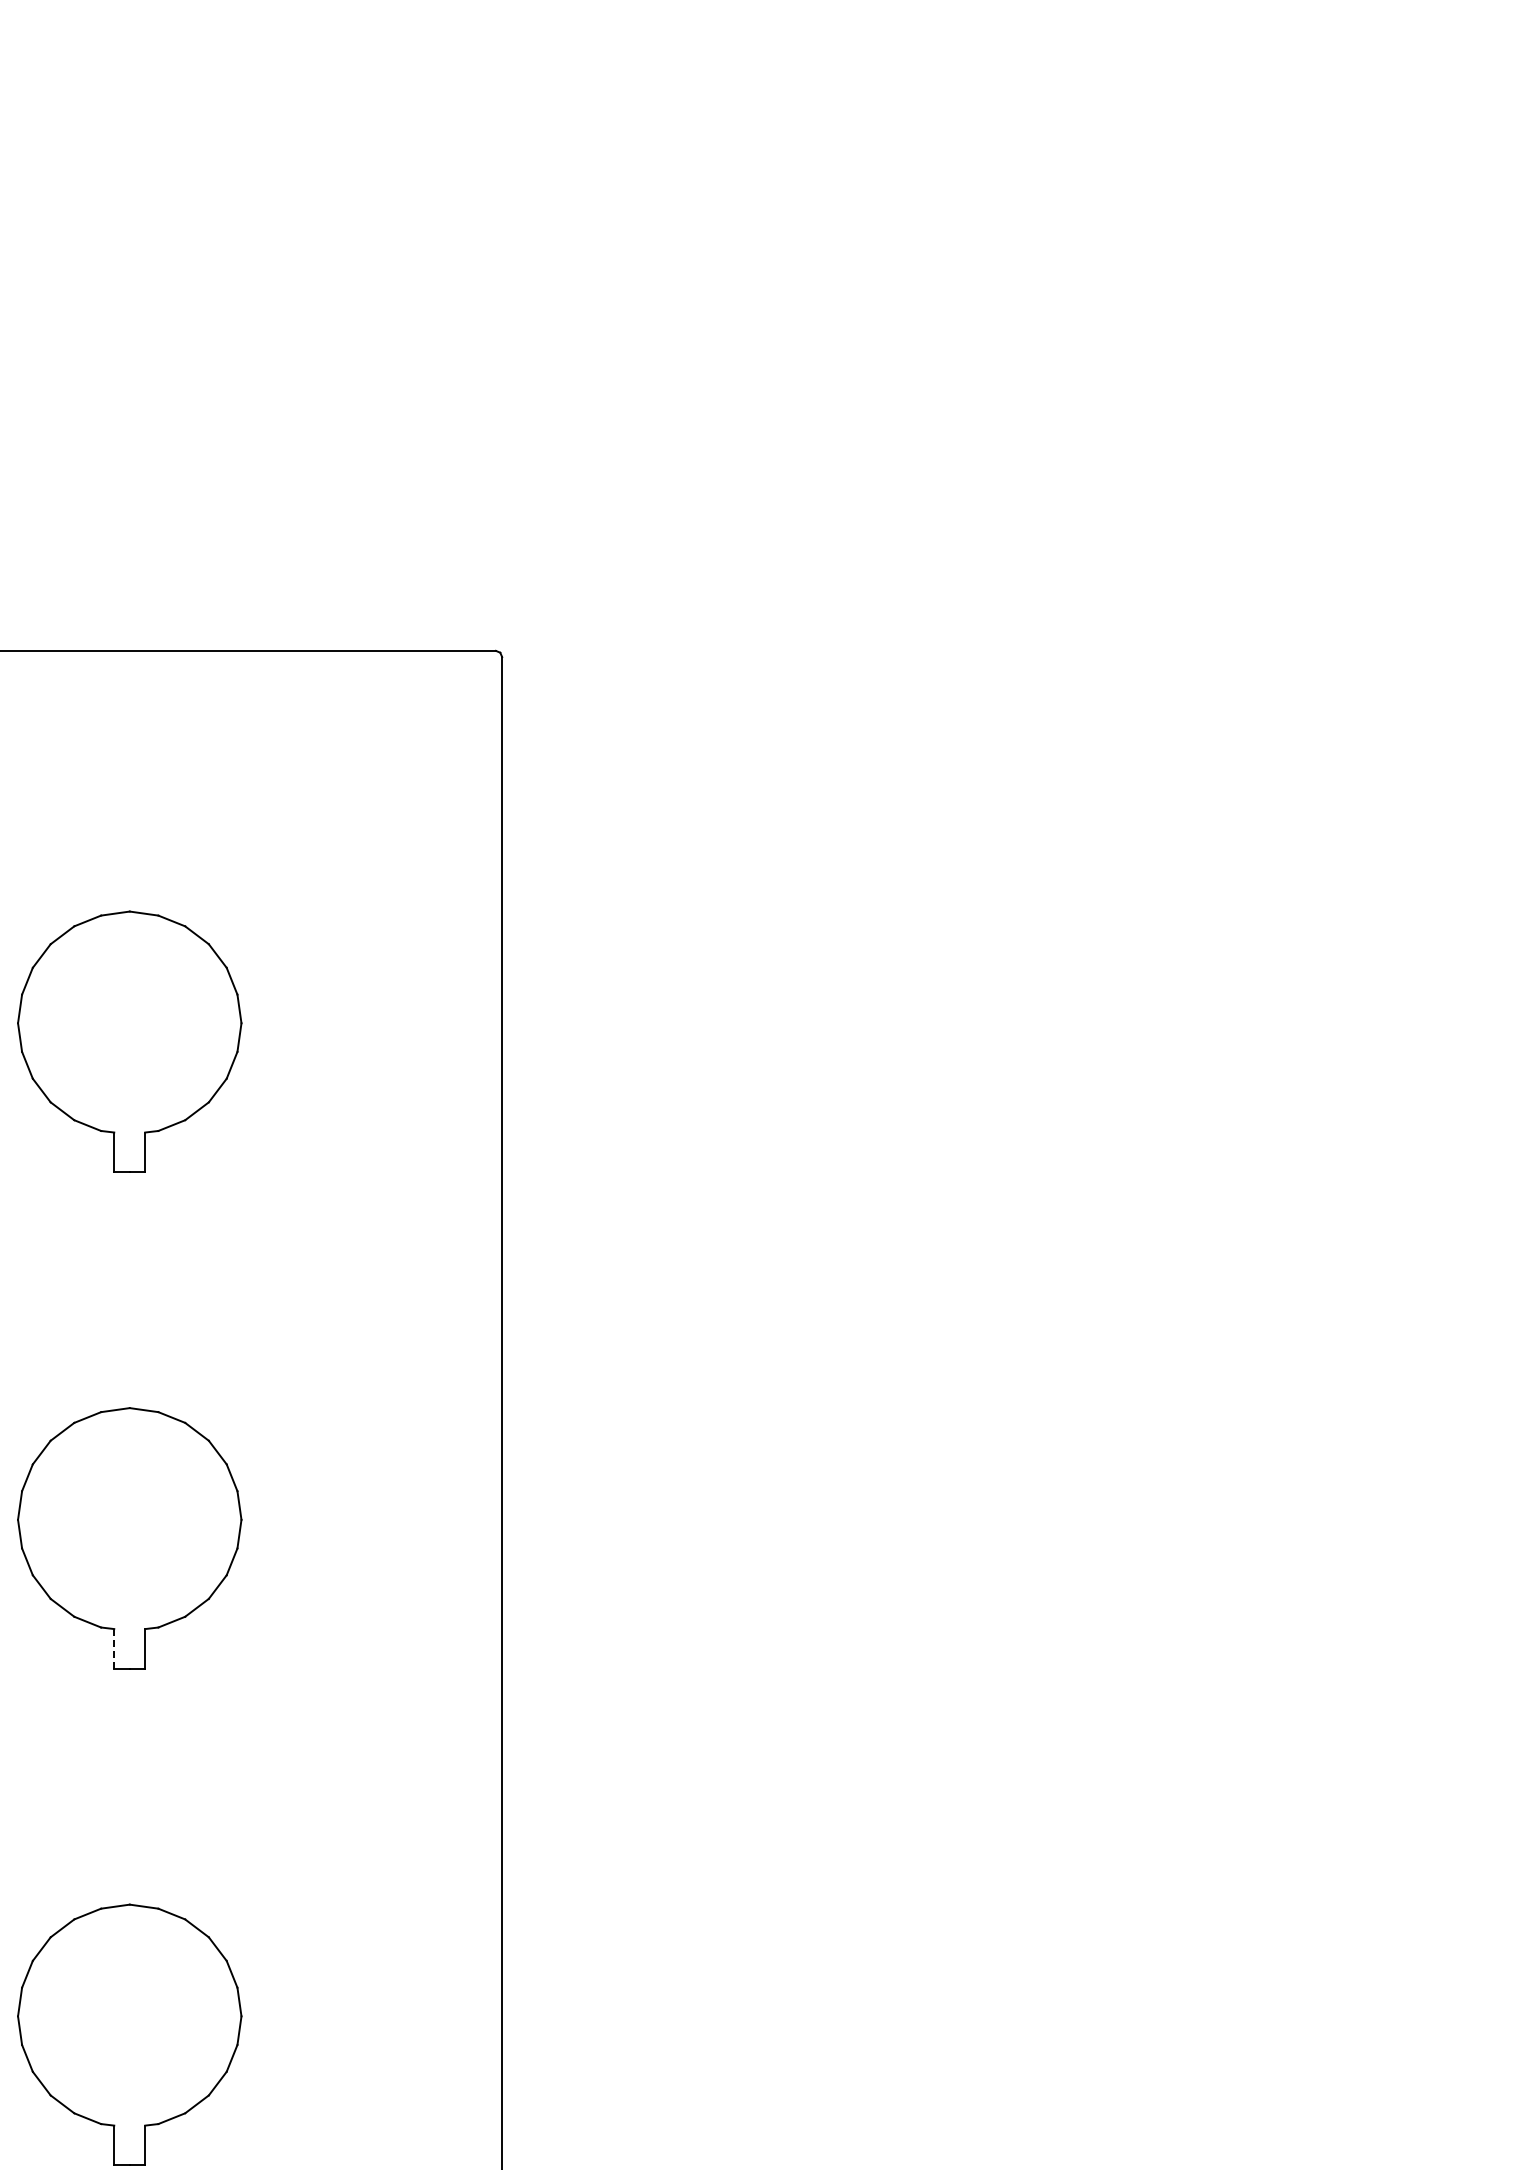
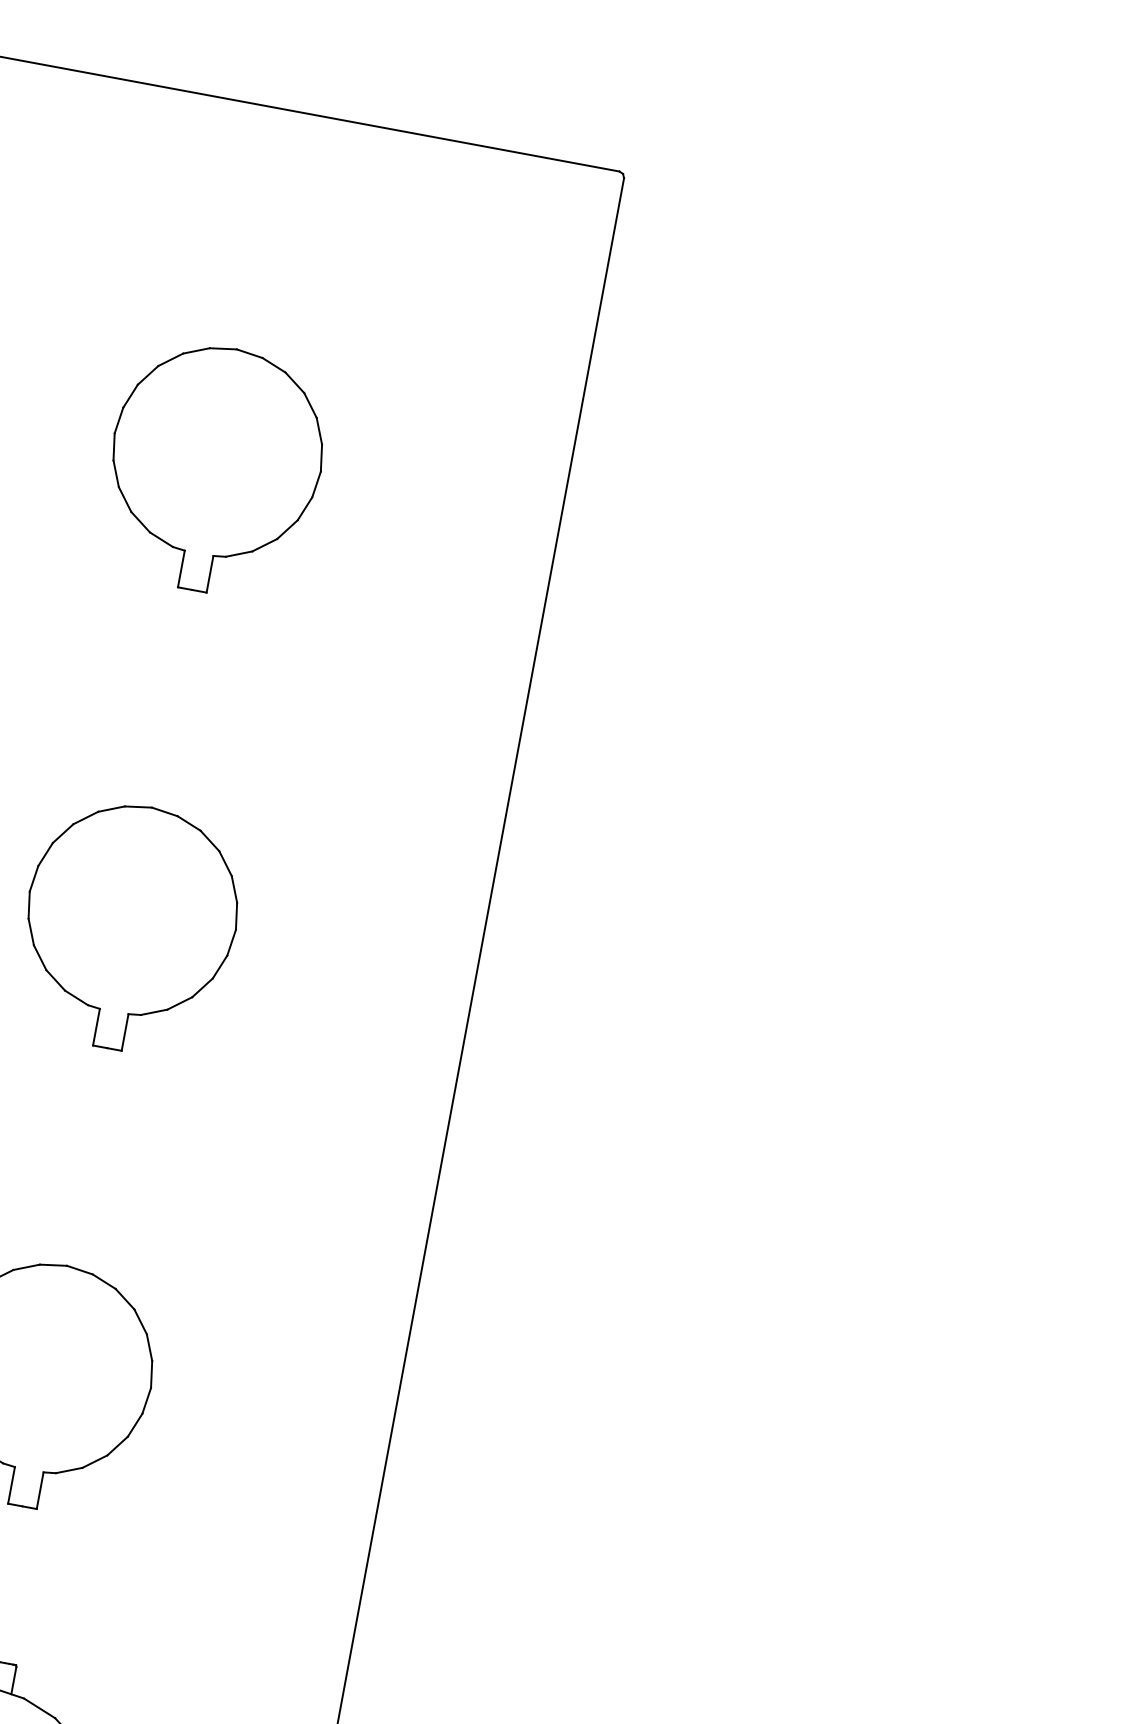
line: (114, 1648) -> (96, 1026), dashed -> solid

